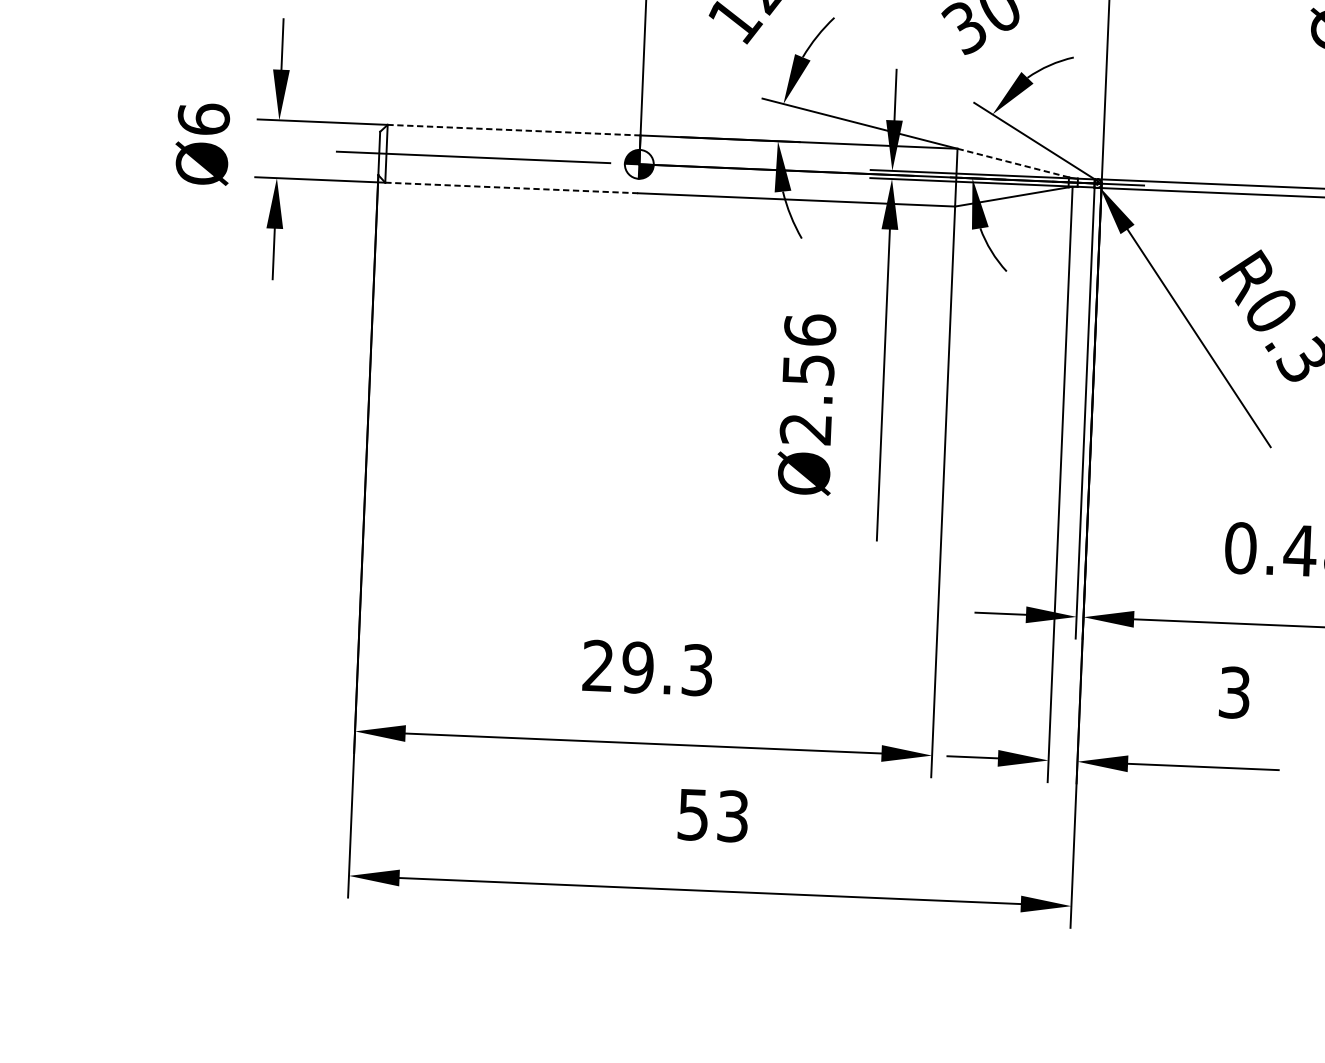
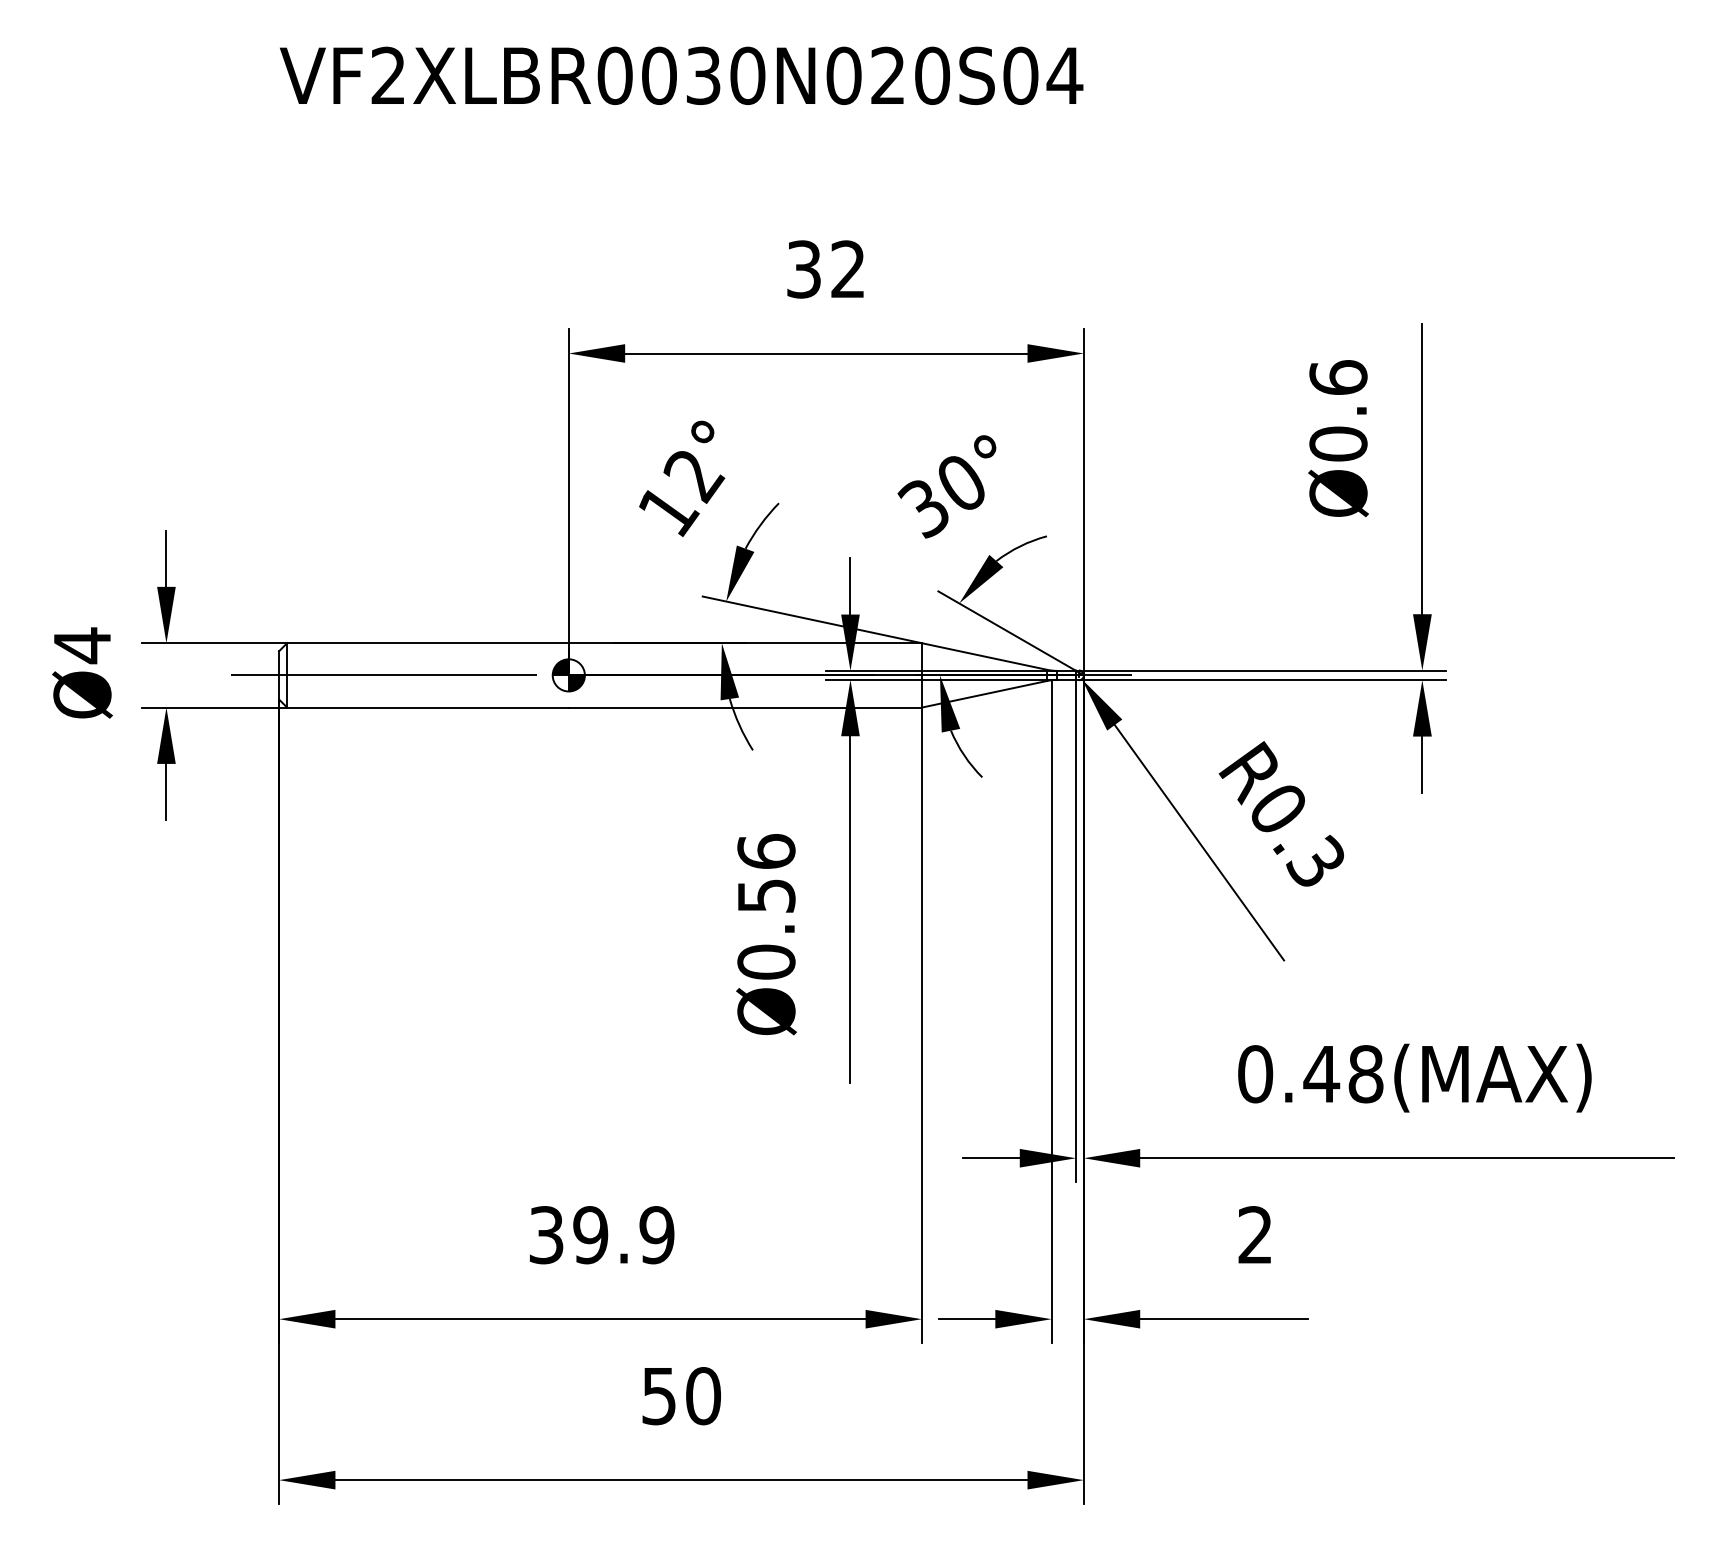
text: (203, 119) -> (82, 645), Ø6 -> Ø4
line: (513, 130) -> (427, 643), dashed -> solid
line: (1013, 163) -> (984, 656), dashed -> solid
line: (511, 187) -> (427, 707), dashed -> solid
text: (806, 428) -> (766, 961), Ø2.56 -> Ø0.56
text: (647, 668) -> (601, 1235), 29.3 -> 39.9
text: (1234, 693) -> (1255, 1235), 3 -> 2
text: (733, 816) -> (703, 1396), 53 -> 50

